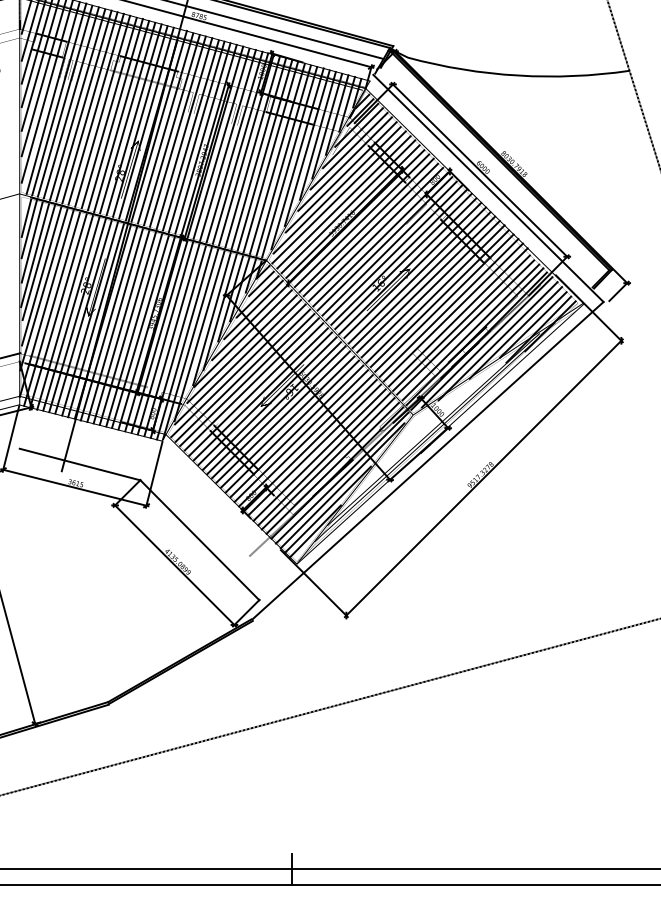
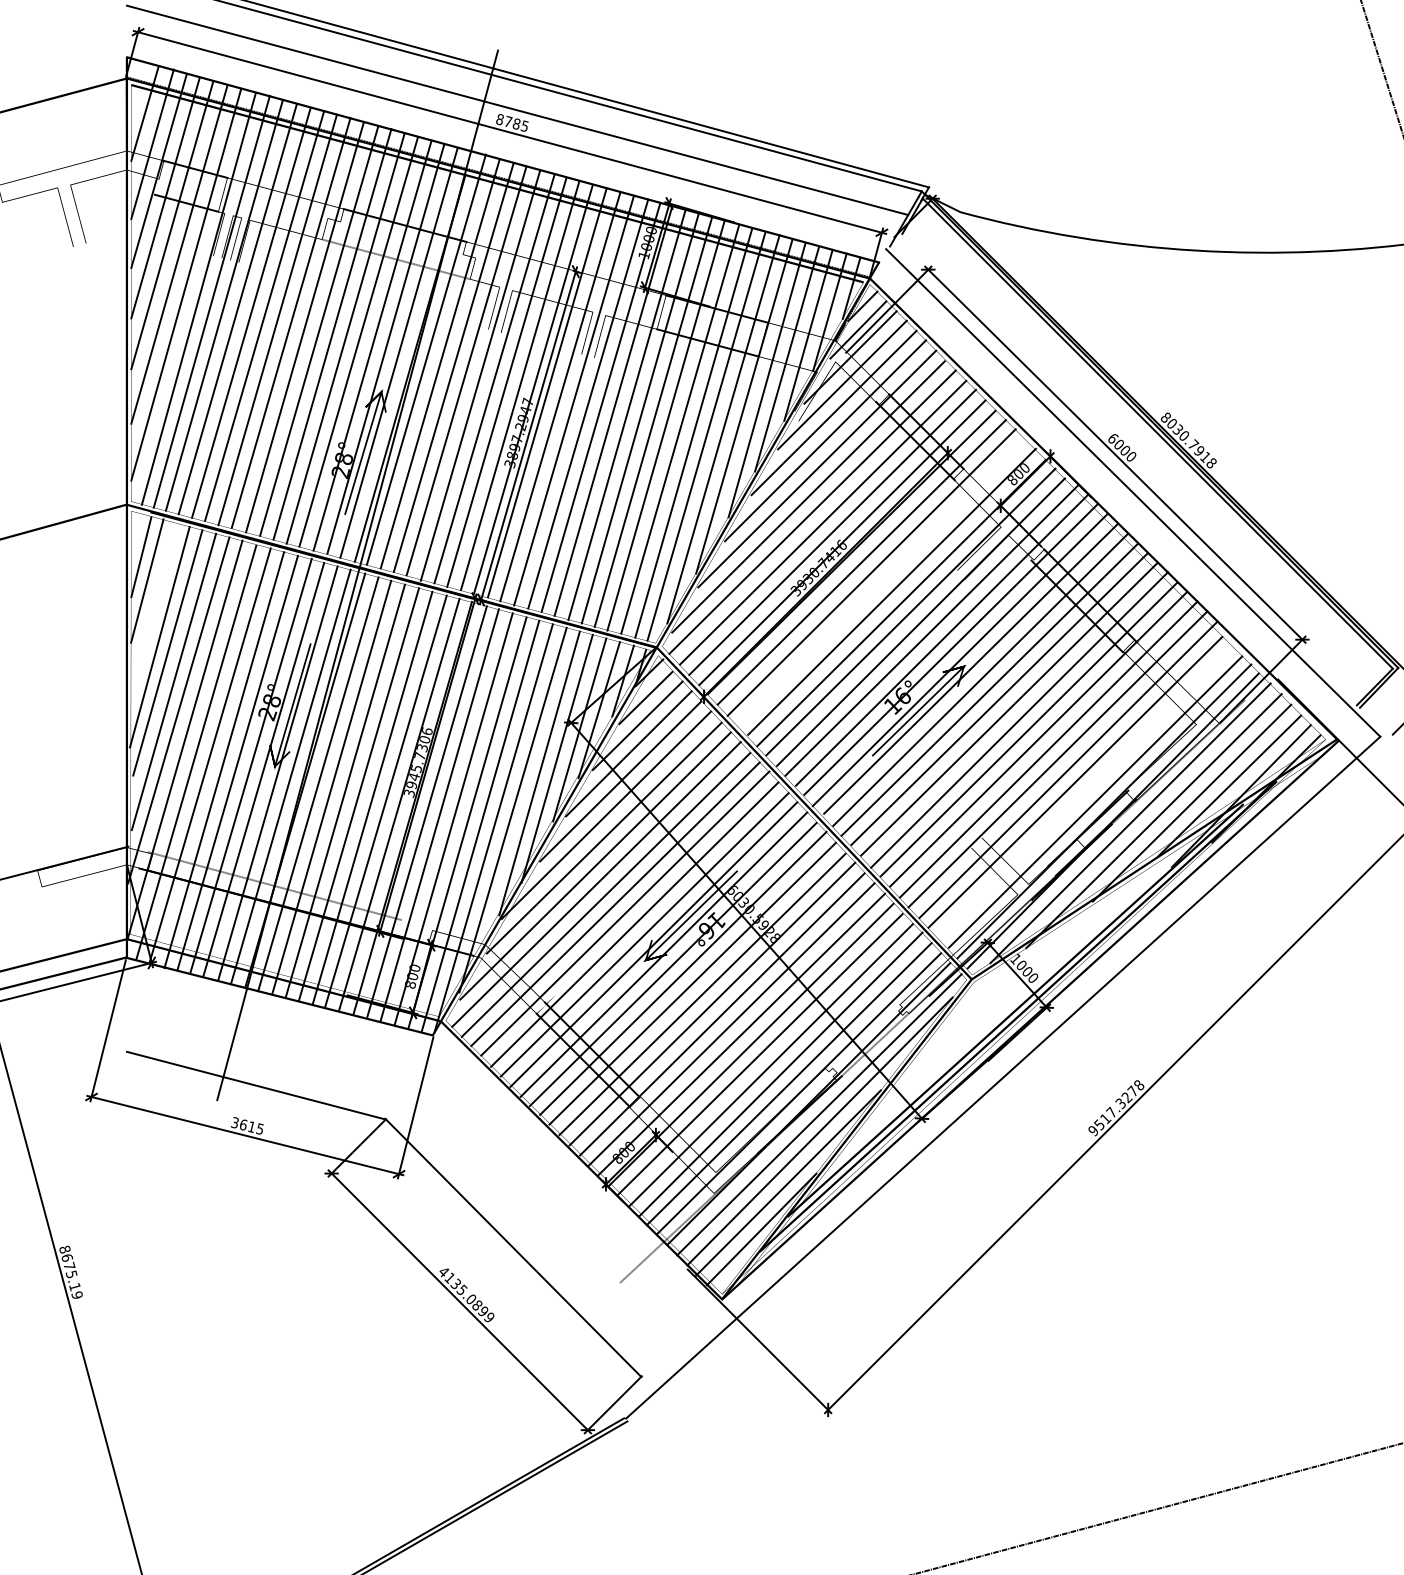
line: (370, 229) -> (879, 581), removed
line: (31, 242) -> (152, 609), removed
line: (465, 327) -> (1083, 791), removed

